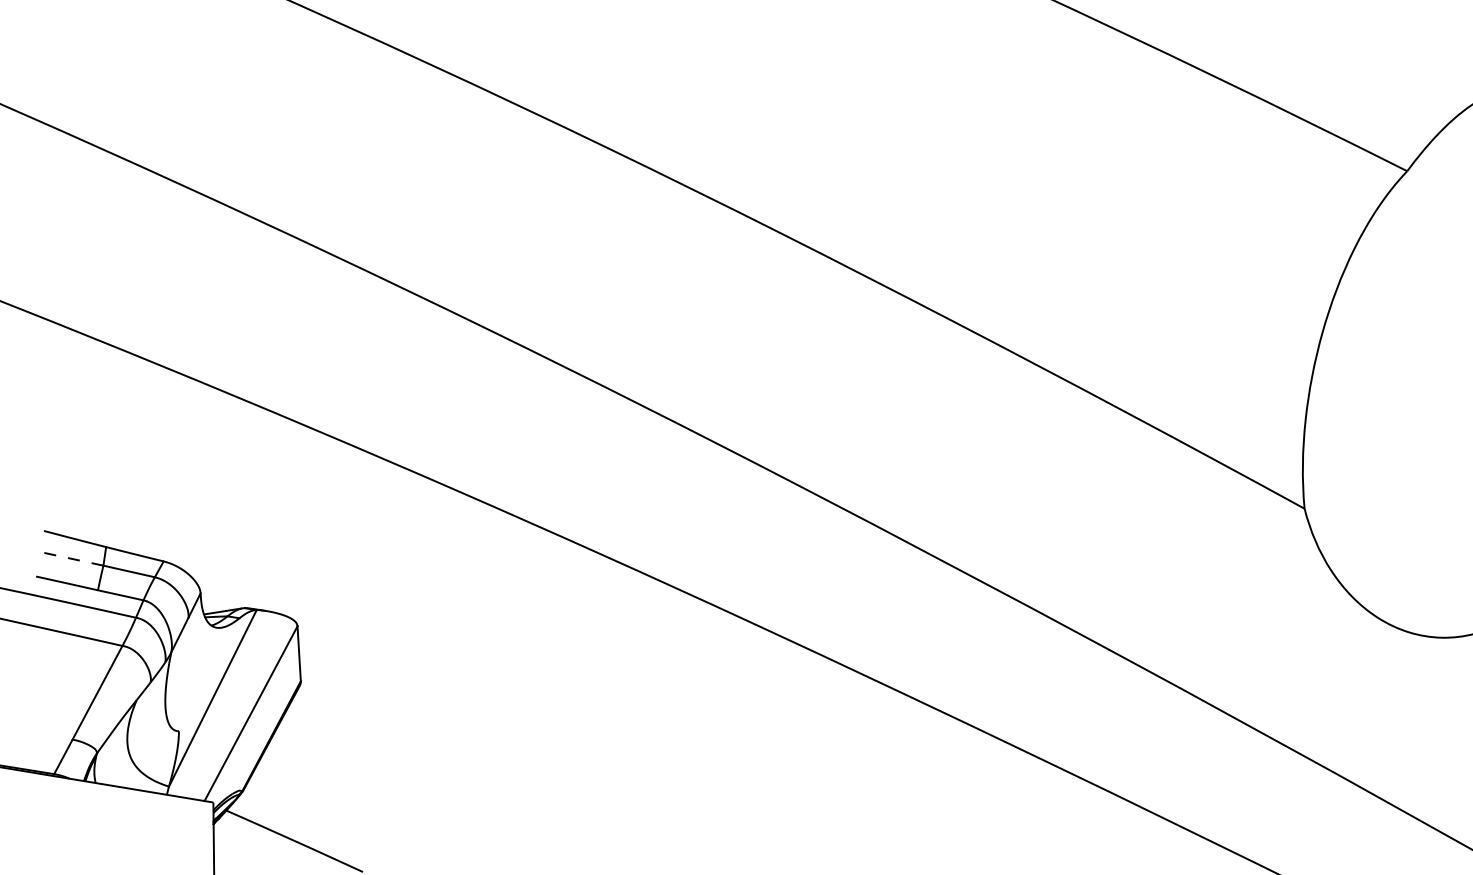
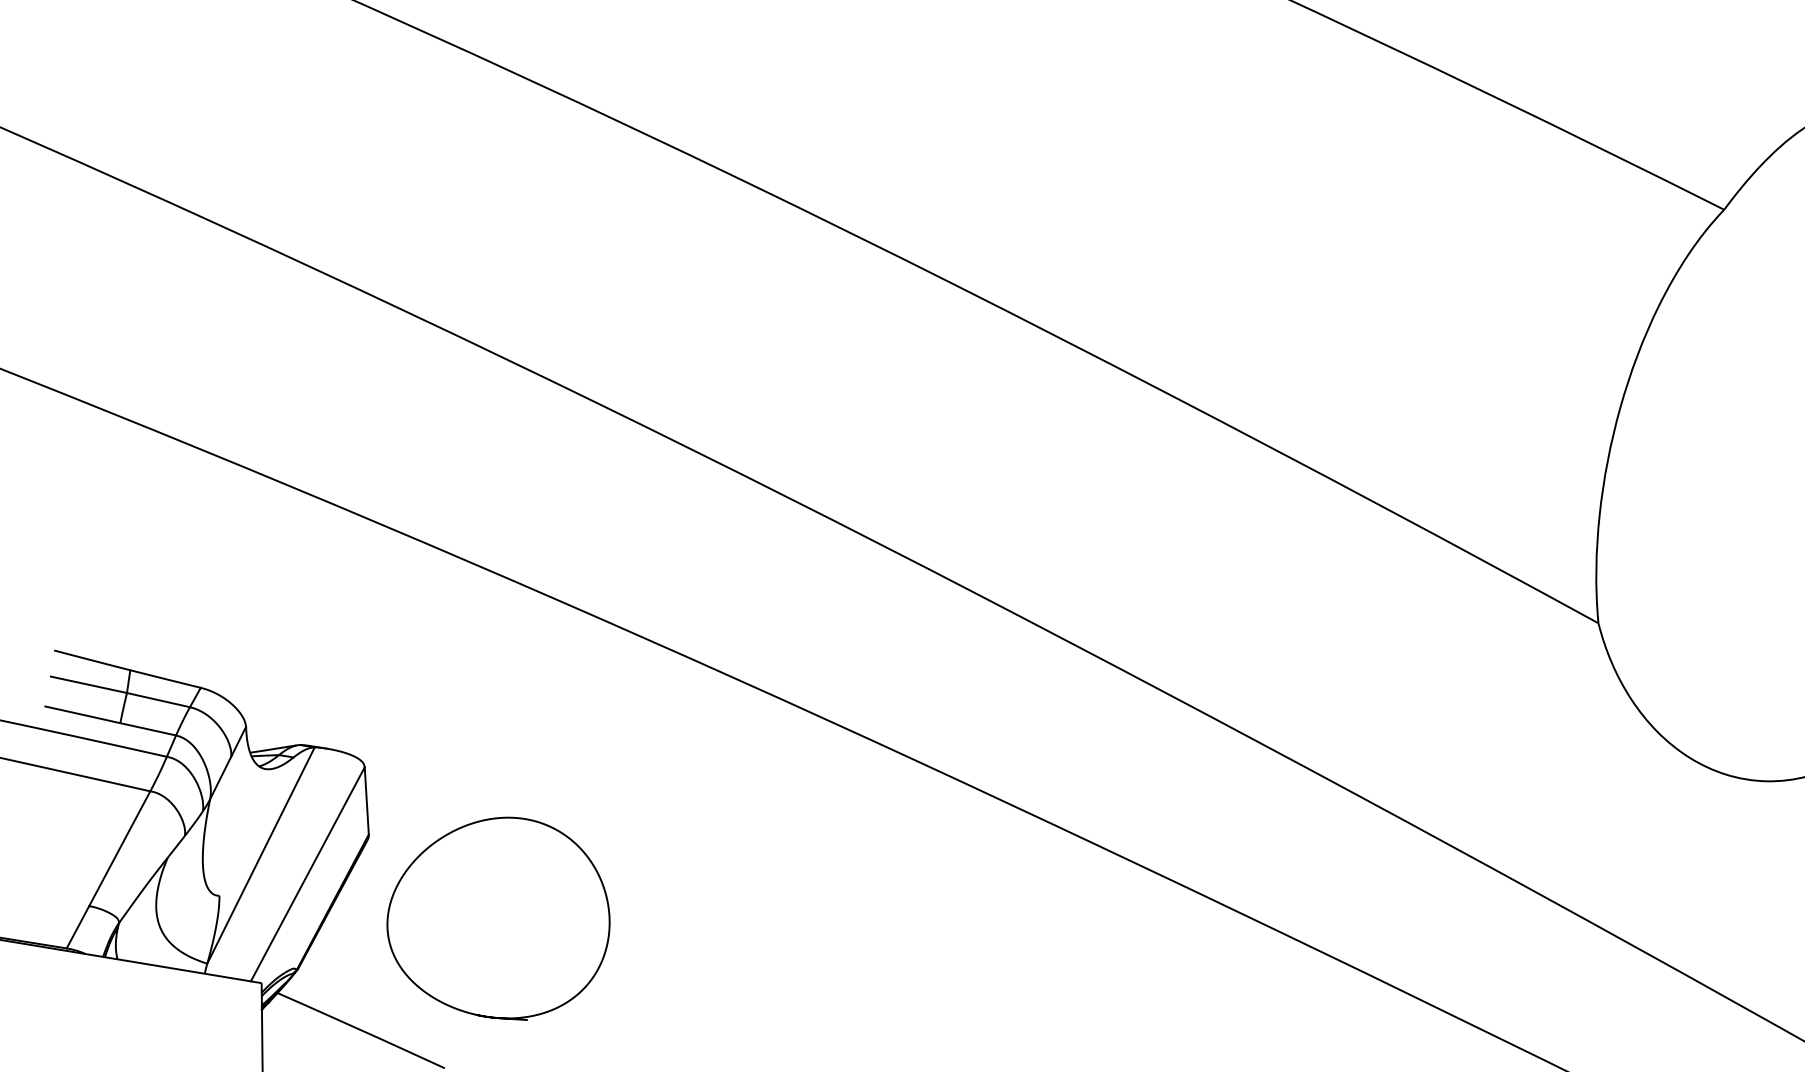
line: (72, 558) -> (88, 684), dashed -> solid
curve: (377, 676) -> (462, 828), added

